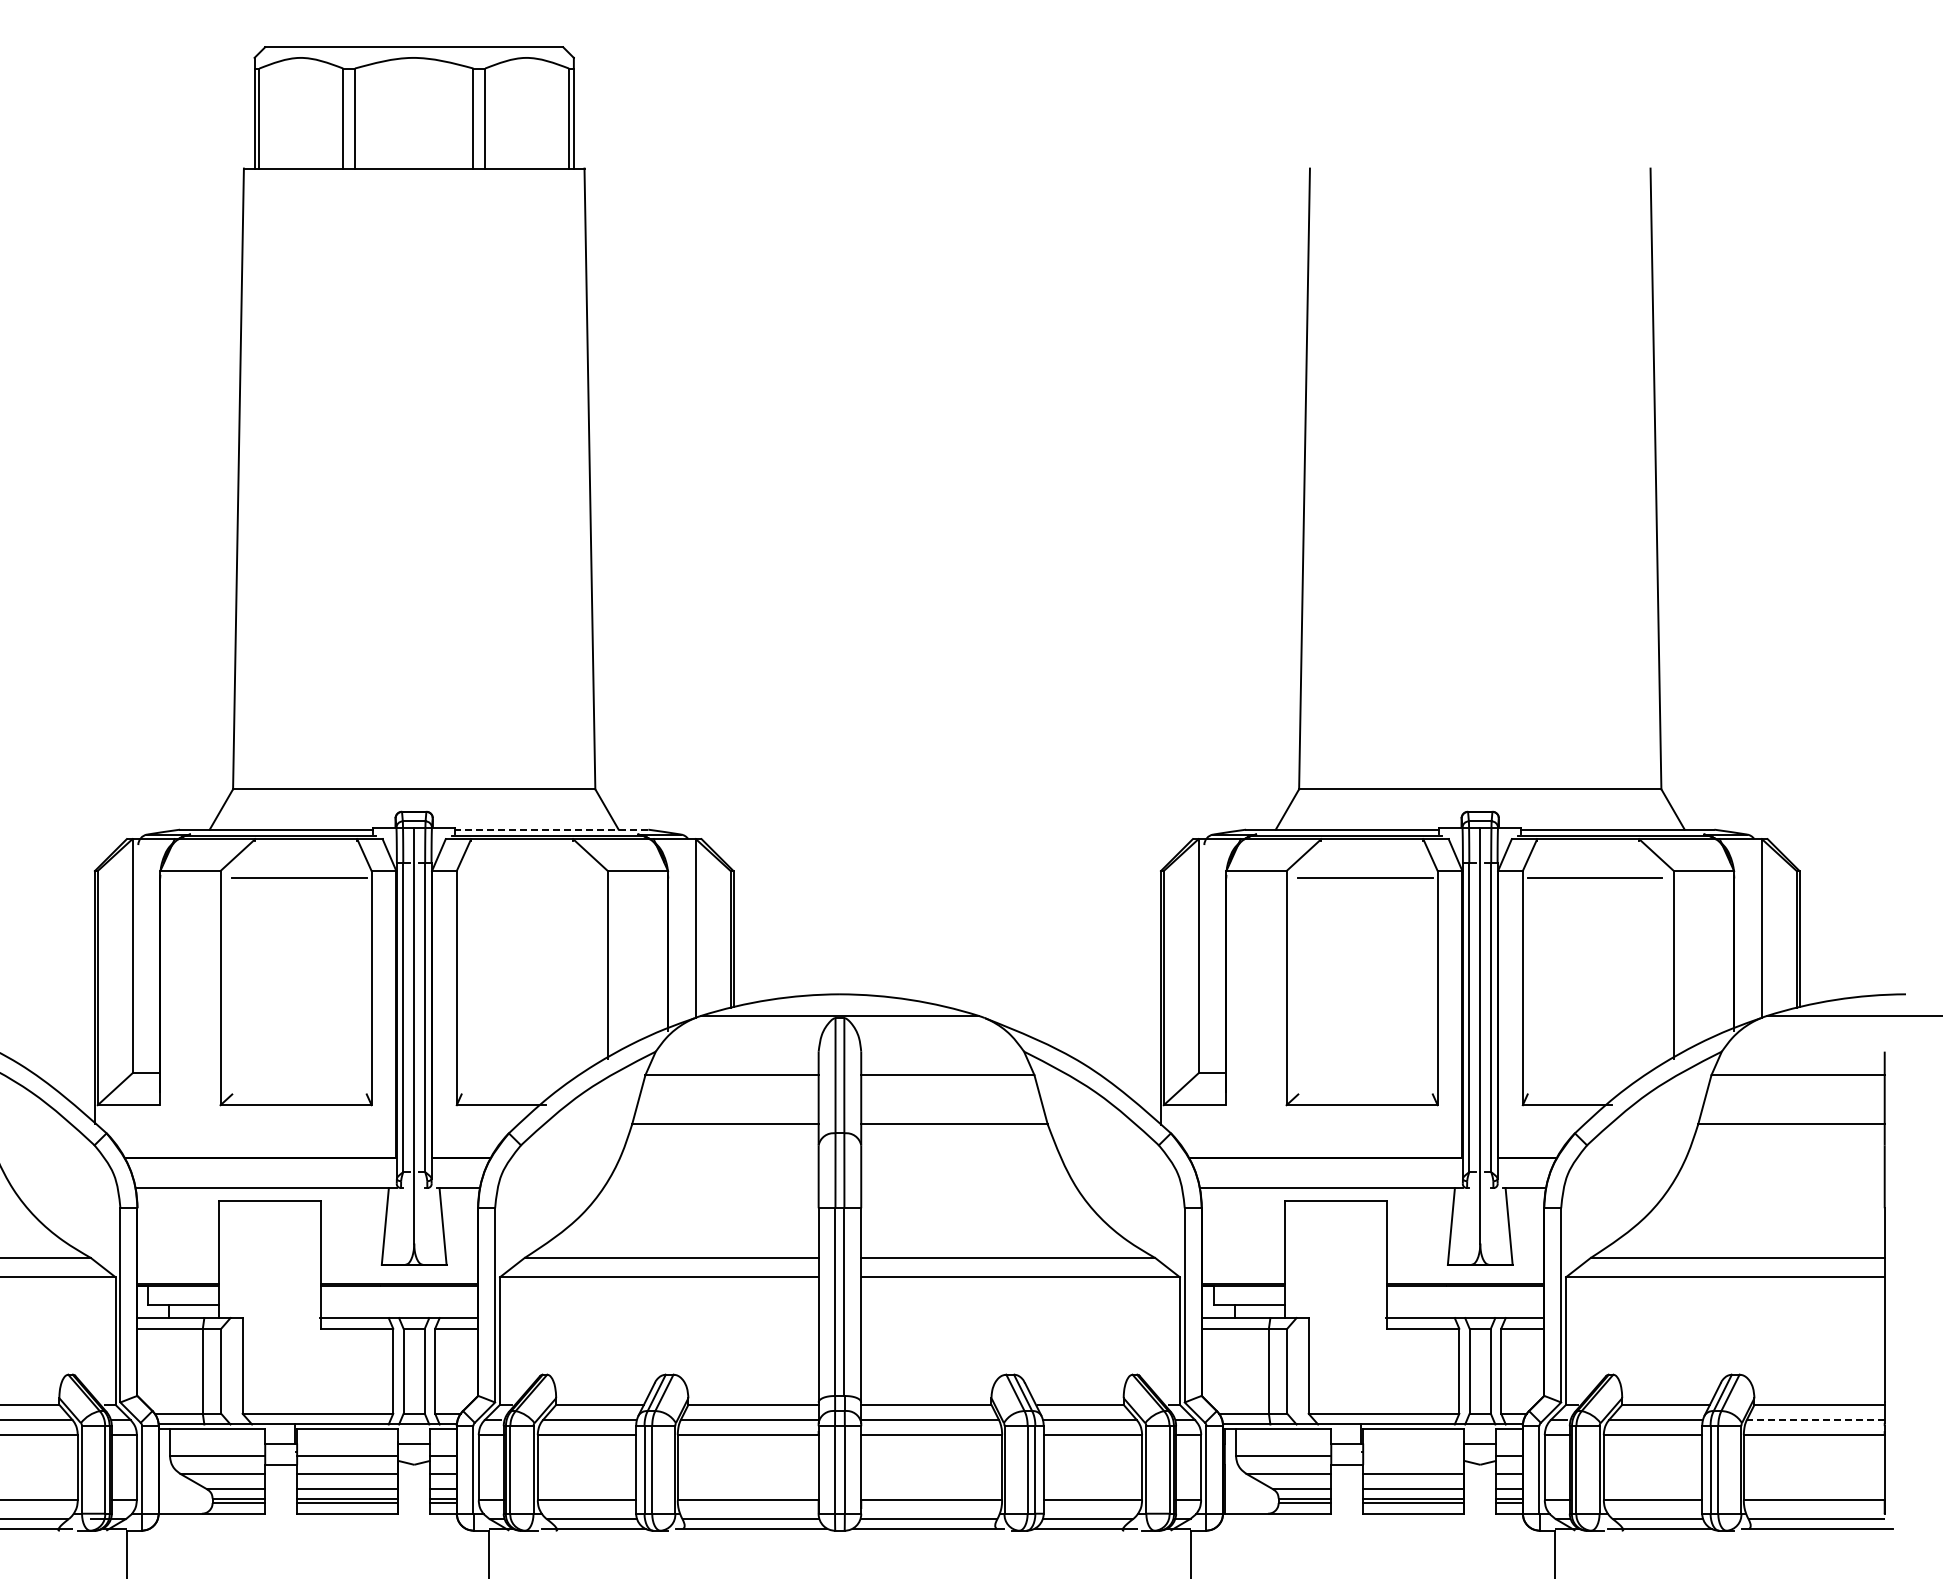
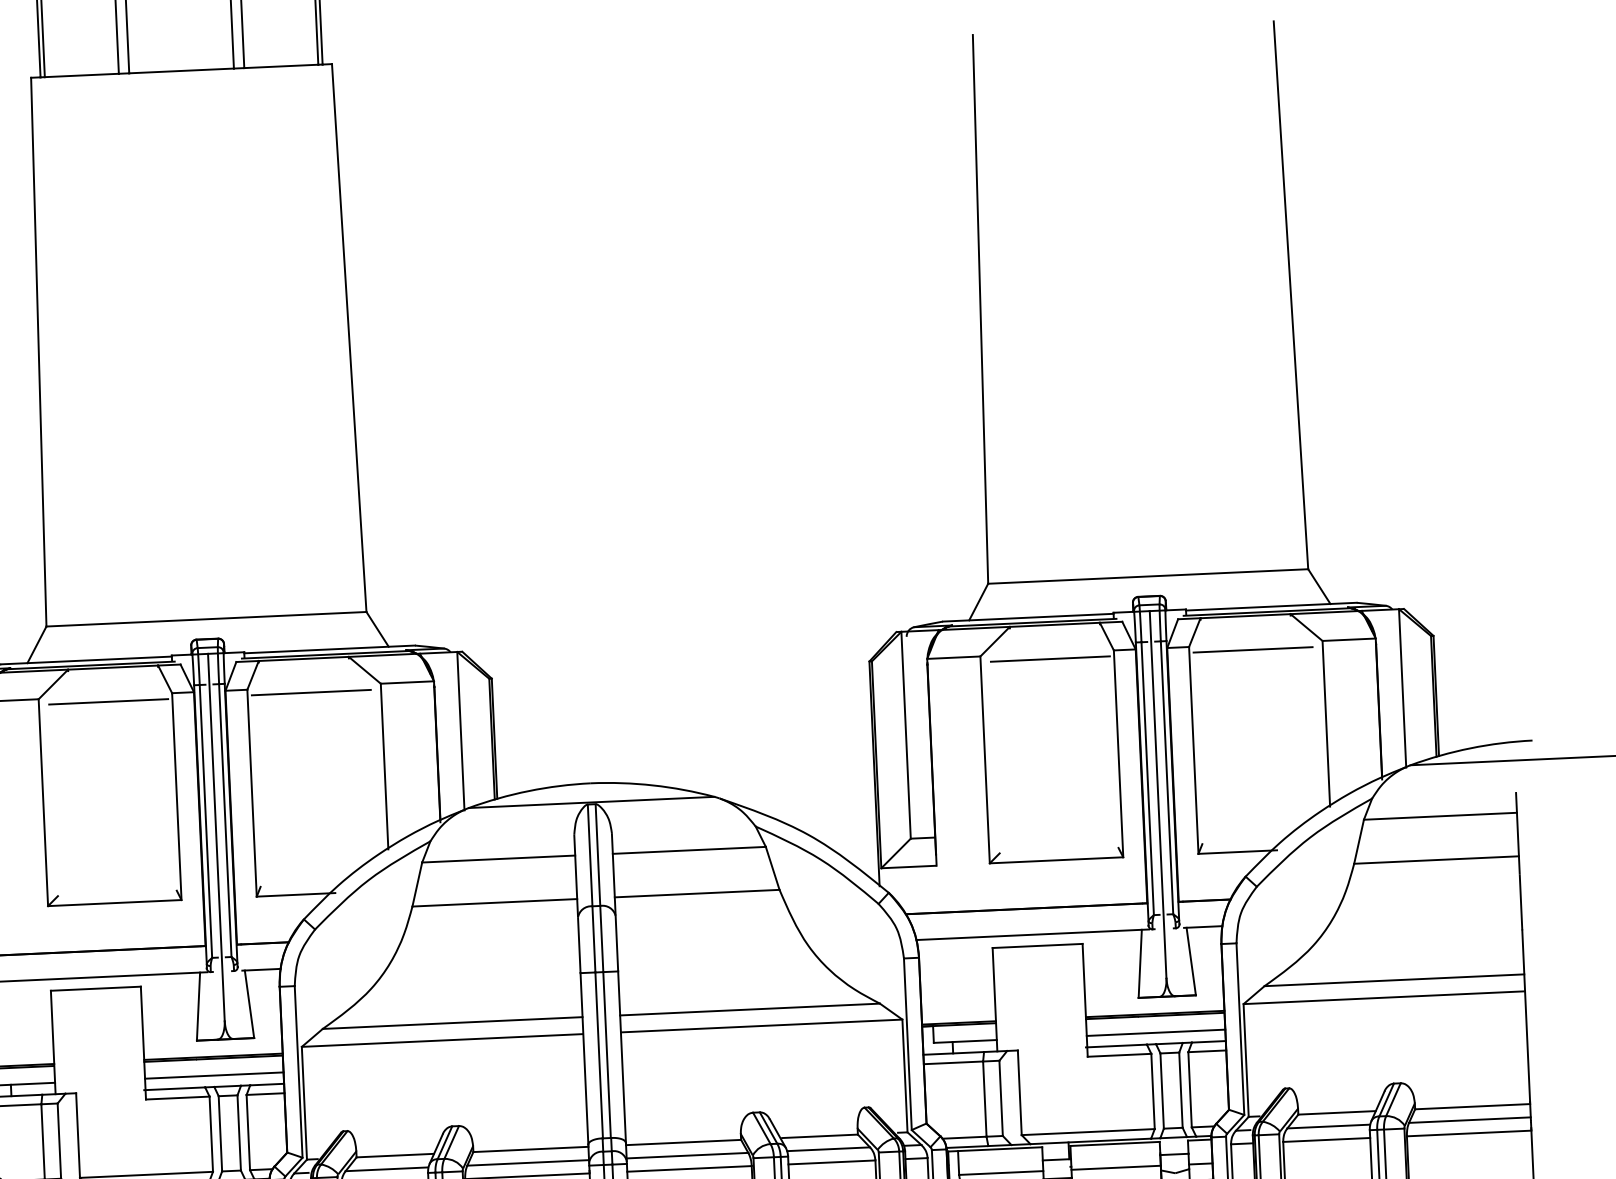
line: (551, 829) -> (329, 649), dashed -> solid
line: (528, 877) -> (310, 692), added
line: (399, 1305) -> (214, 1075), added
line: (1465, 1305) -> (1155, 1033), added
line: (1815, 1419) -> (1469, 1119), dashed -> solid
line: (1413, 1455) -> (1115, 1167), added

